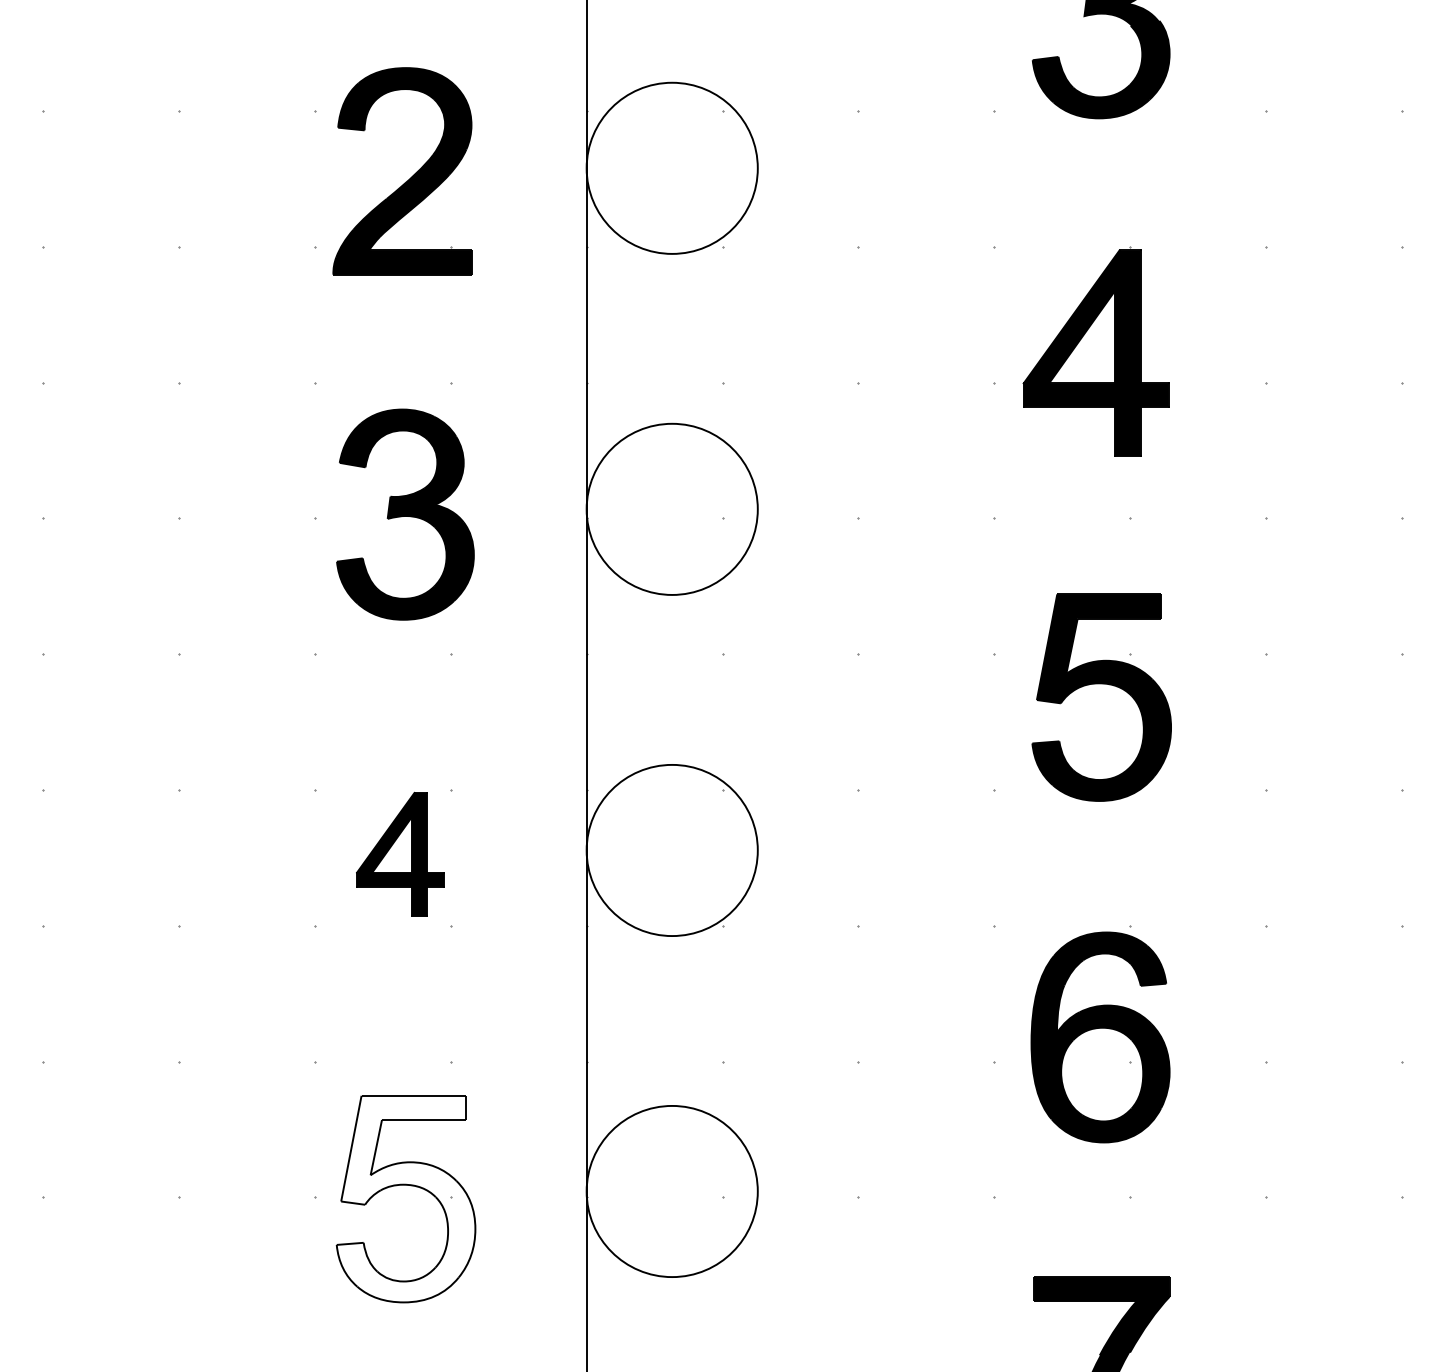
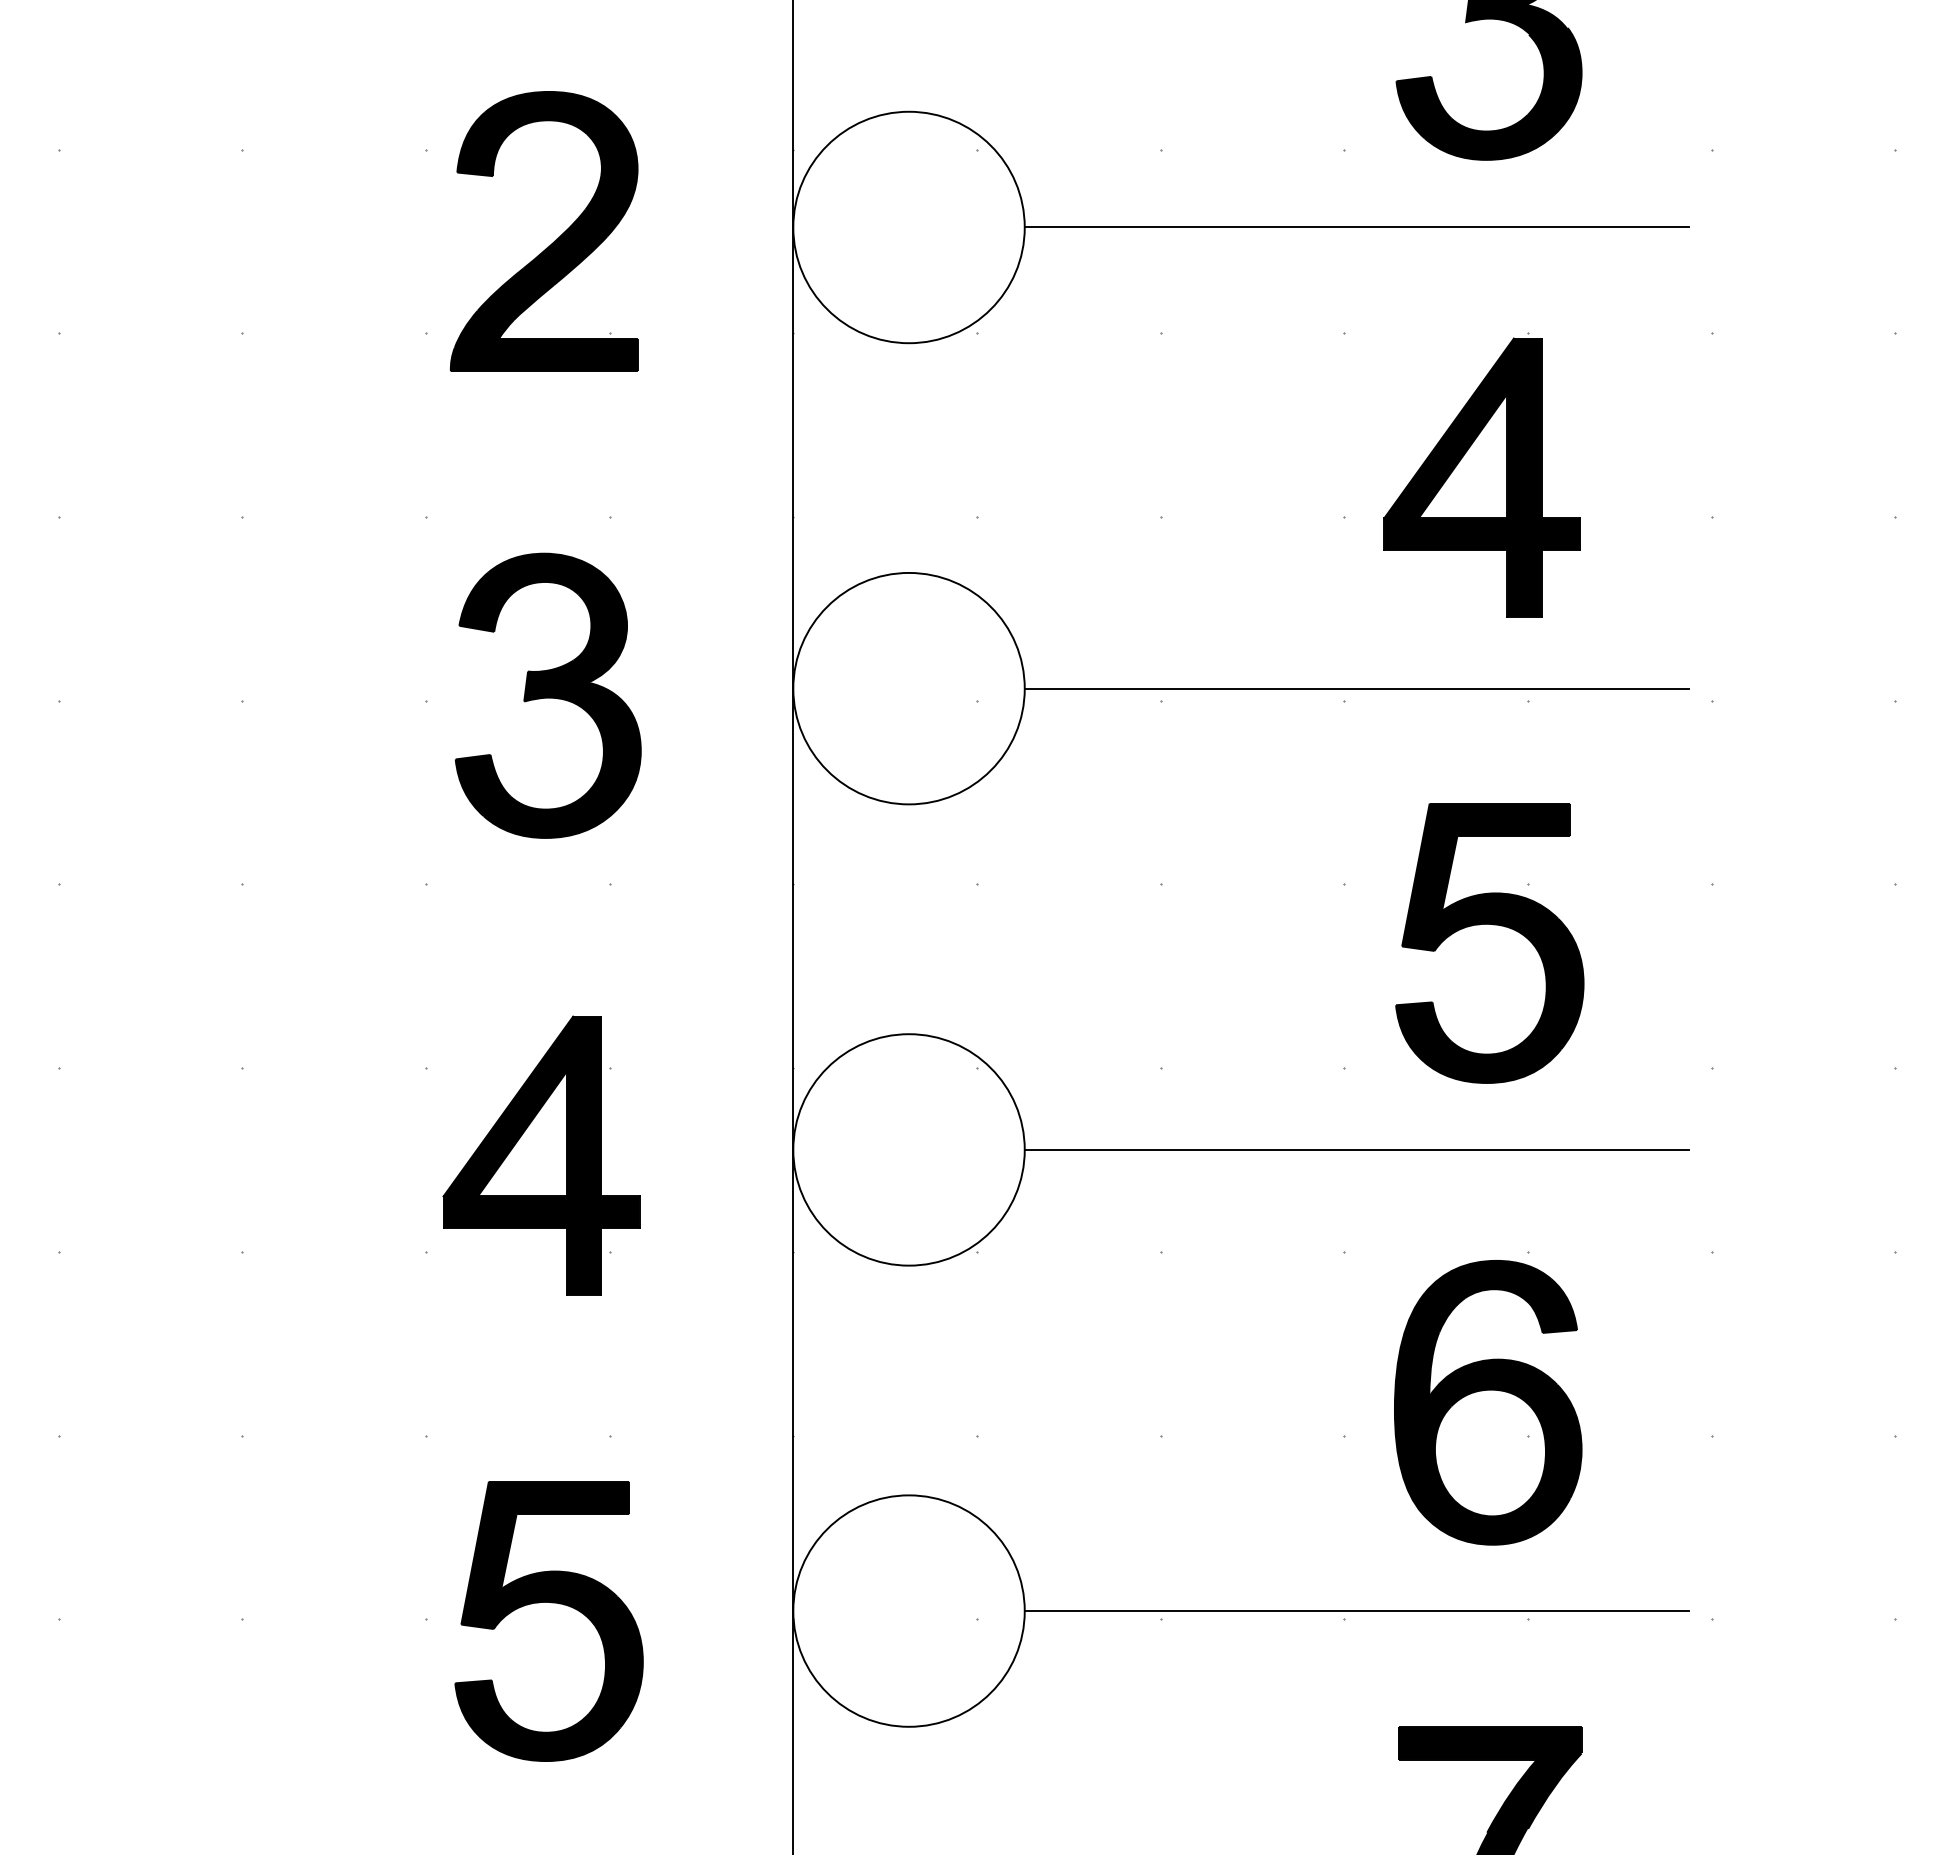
line: (1003, 168) -> (1356, 227), added
line: (1003, 509) -> (1356, 688), added
line: (1003, 850) -> (1356, 1149), added
part: (400, 854) -> (541, 1155), size x1.67
line: (1003, 1191) -> (1356, 1611), added
fill: (405, 1199) -> (548, 1621), added

